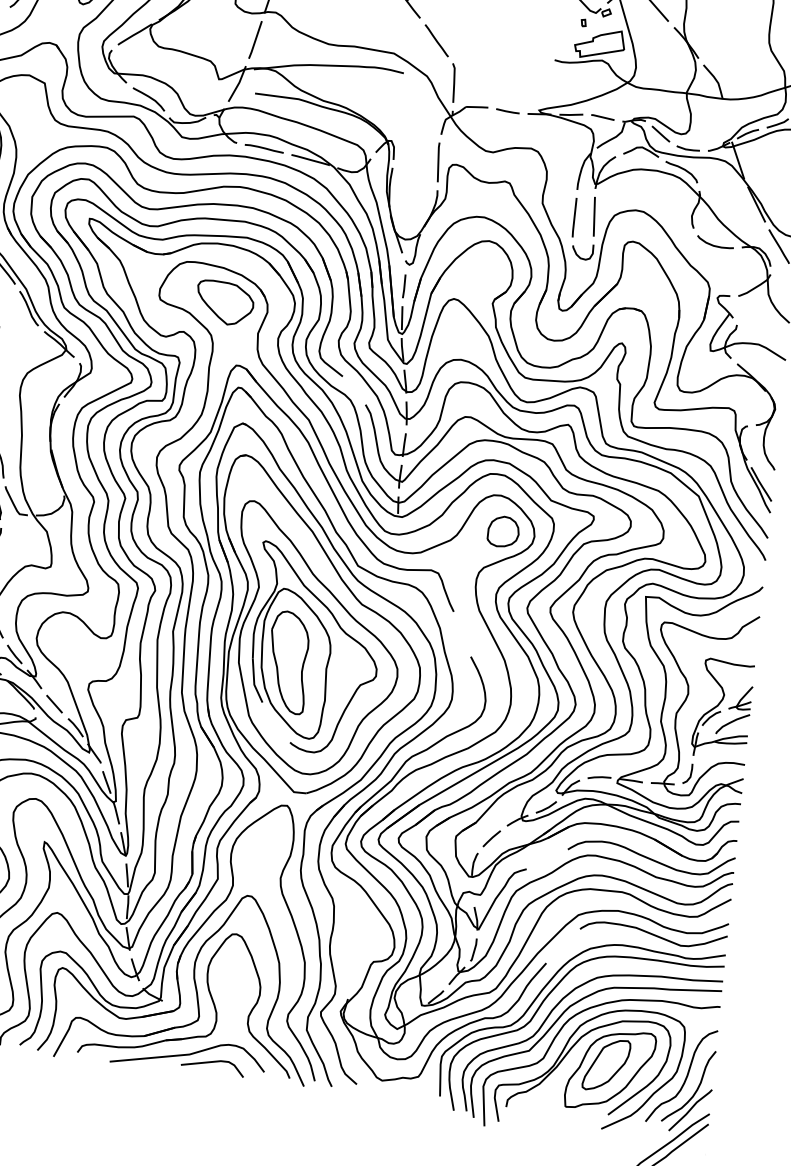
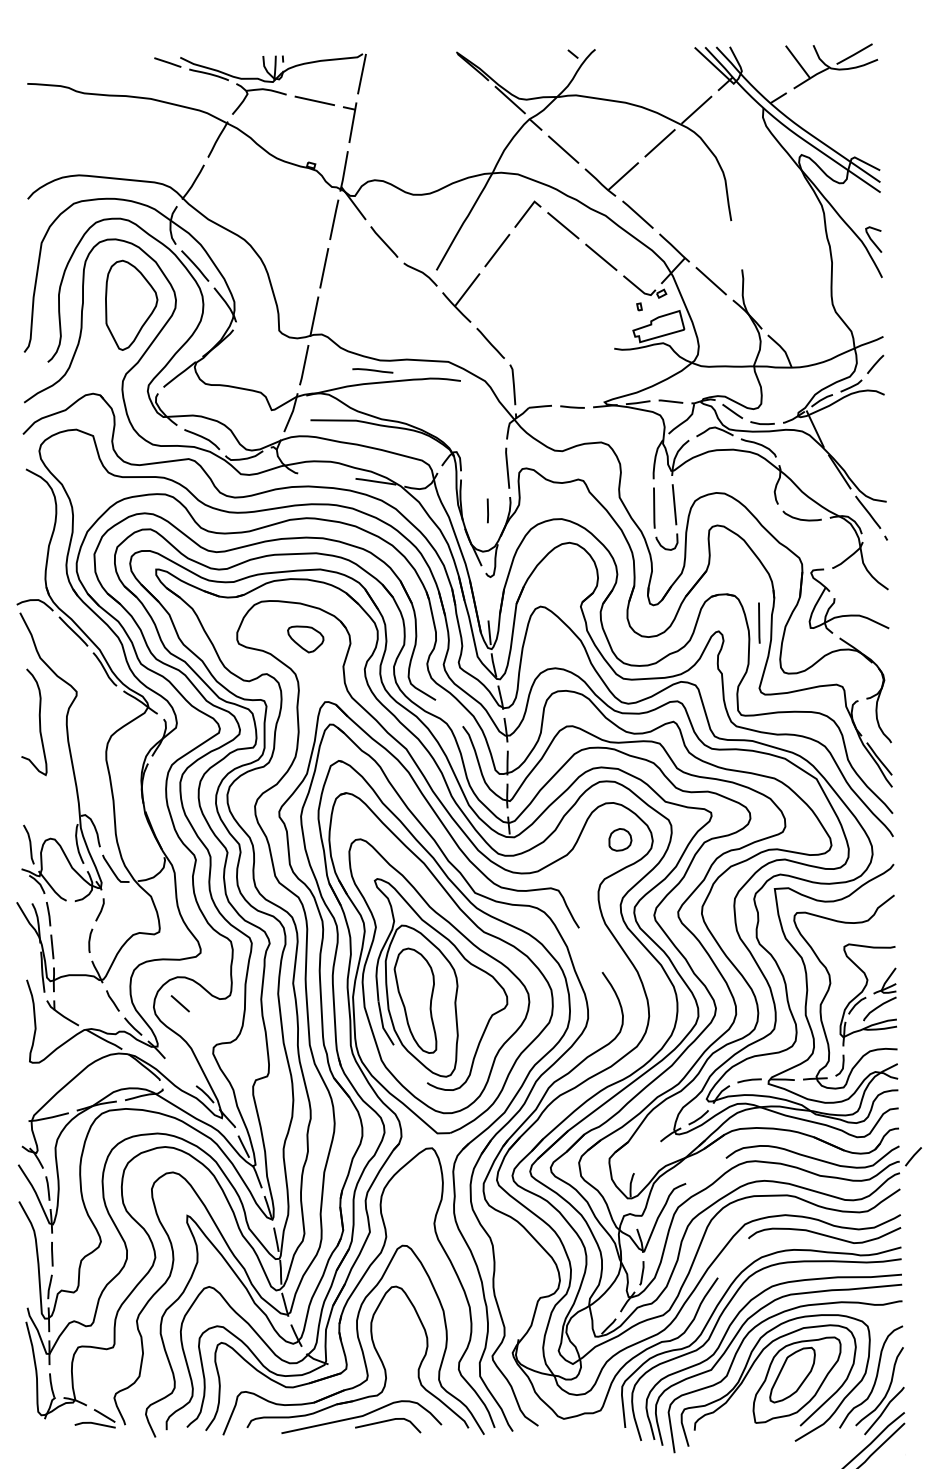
curve: (263, 148) -> (372, 370), moved
line: (404, 285) -> (487, 510), moved
part: (224, 303) -> (305, 639), size x0.6
line: (662, 339) -> (759, 622), added
part: (503, 531) -> (620, 839), size x0.7
line: (53, 703) -> (179, 1003), moved
line: (491, 838) -> (913, 1156), moved

